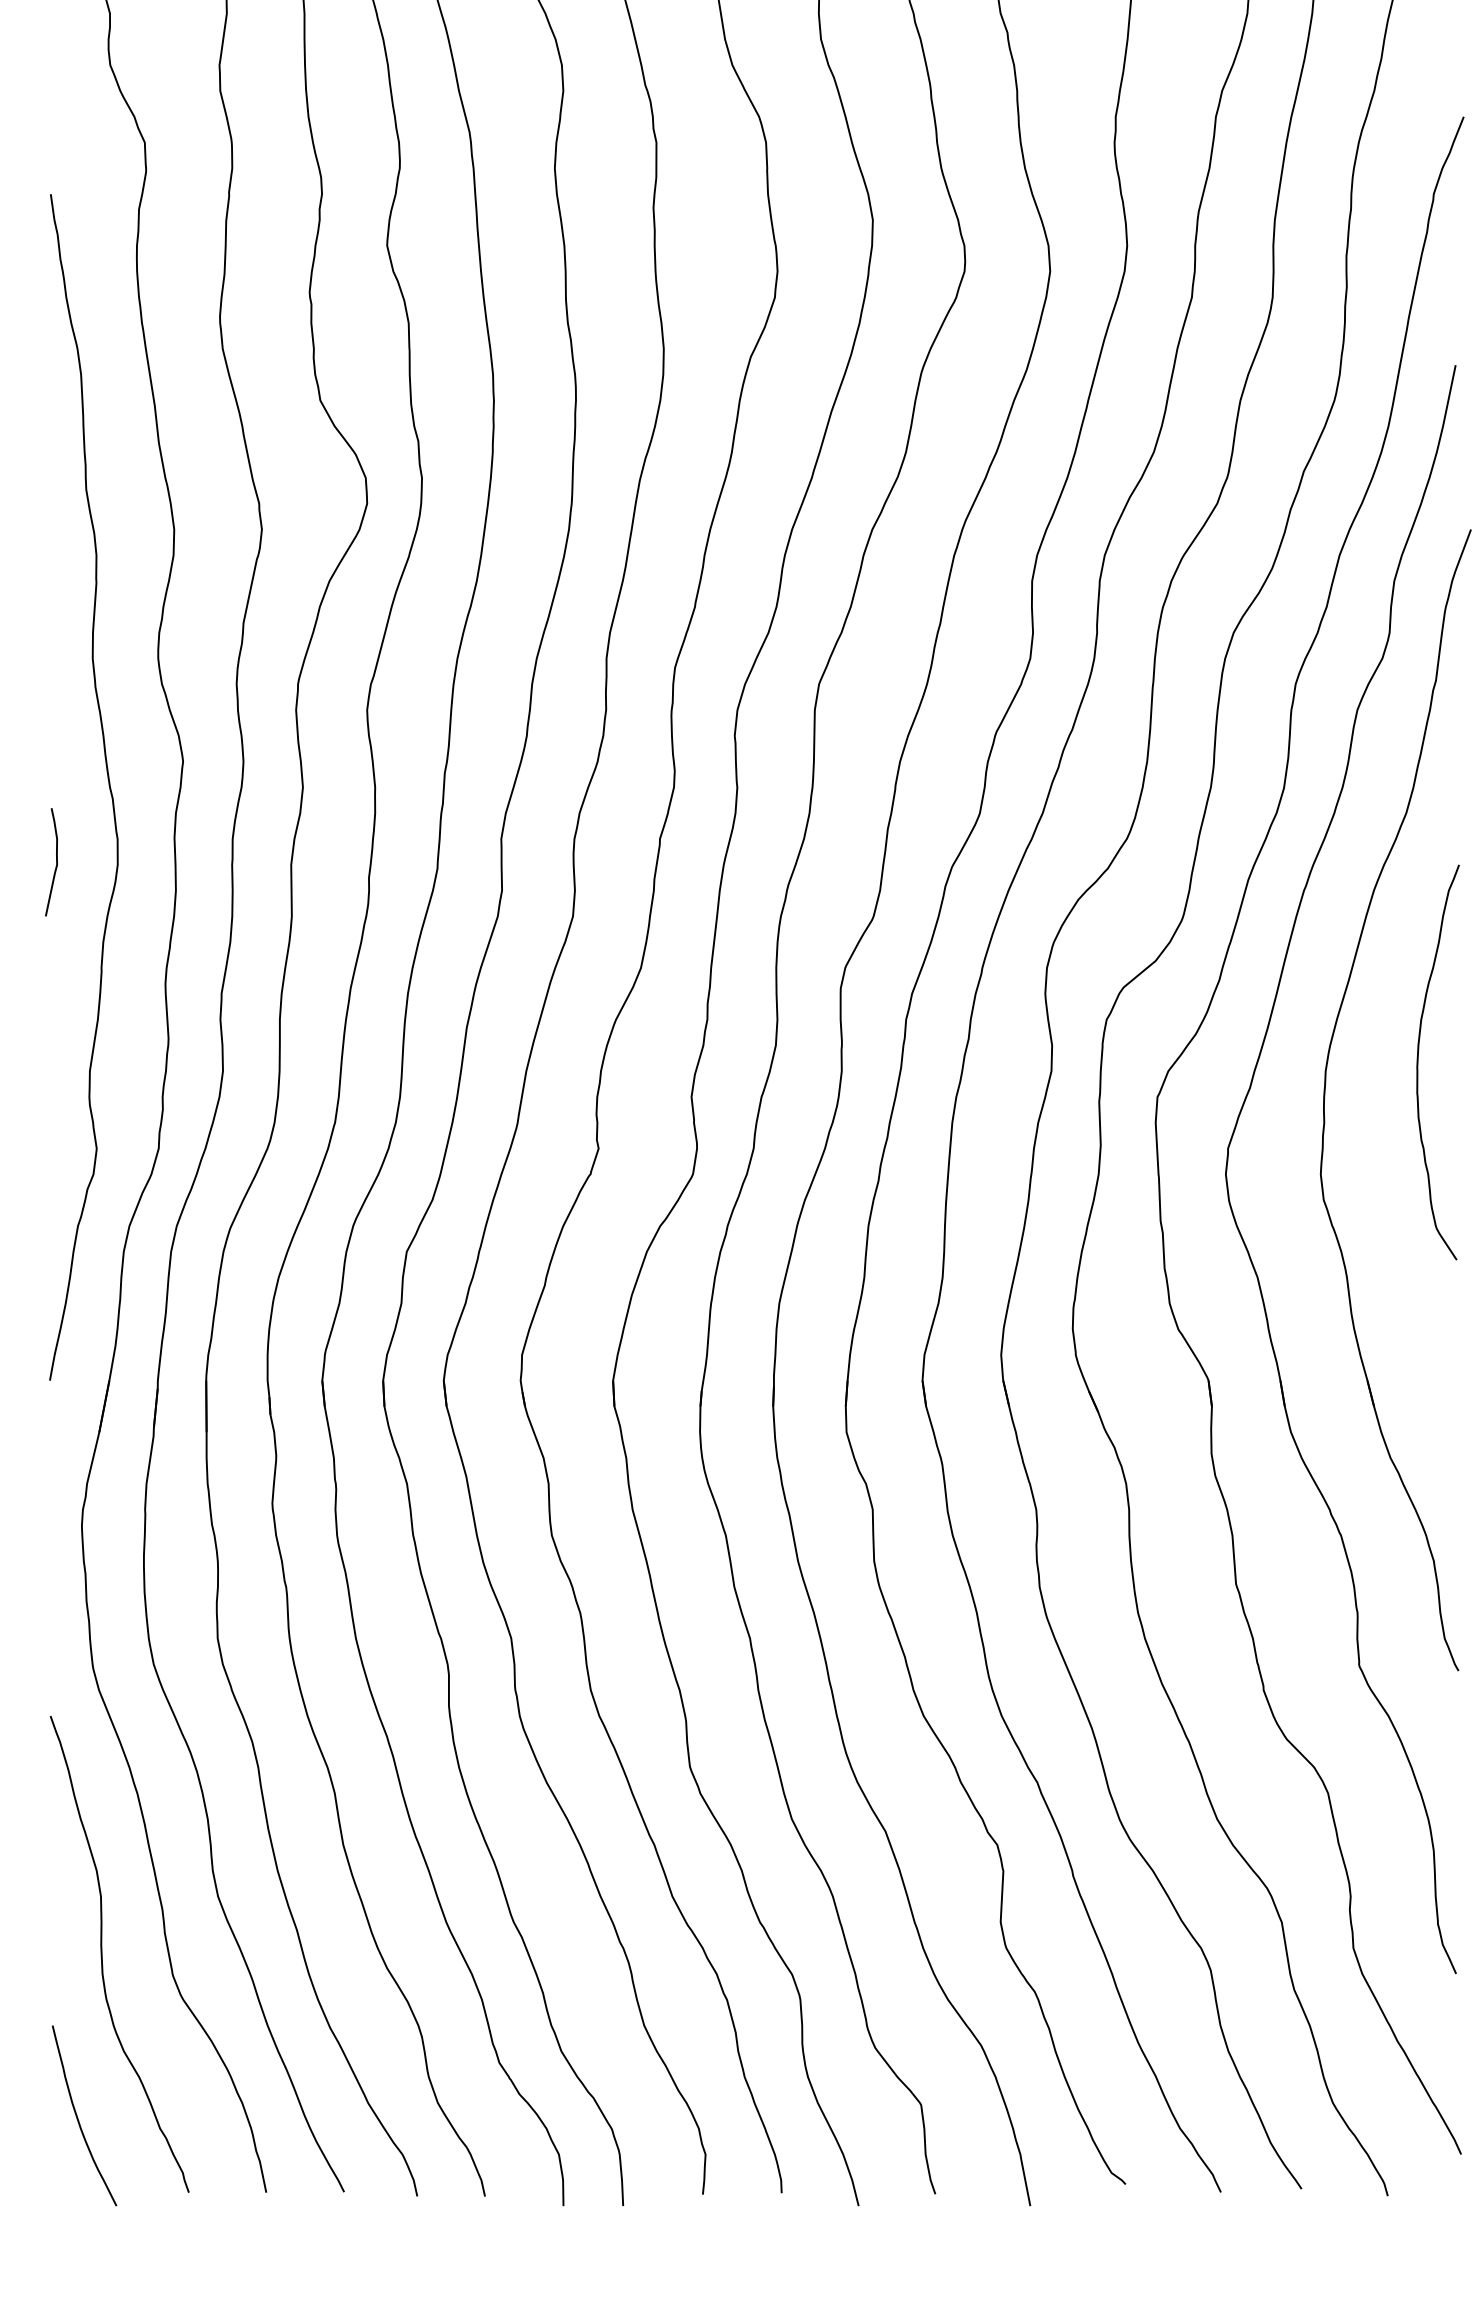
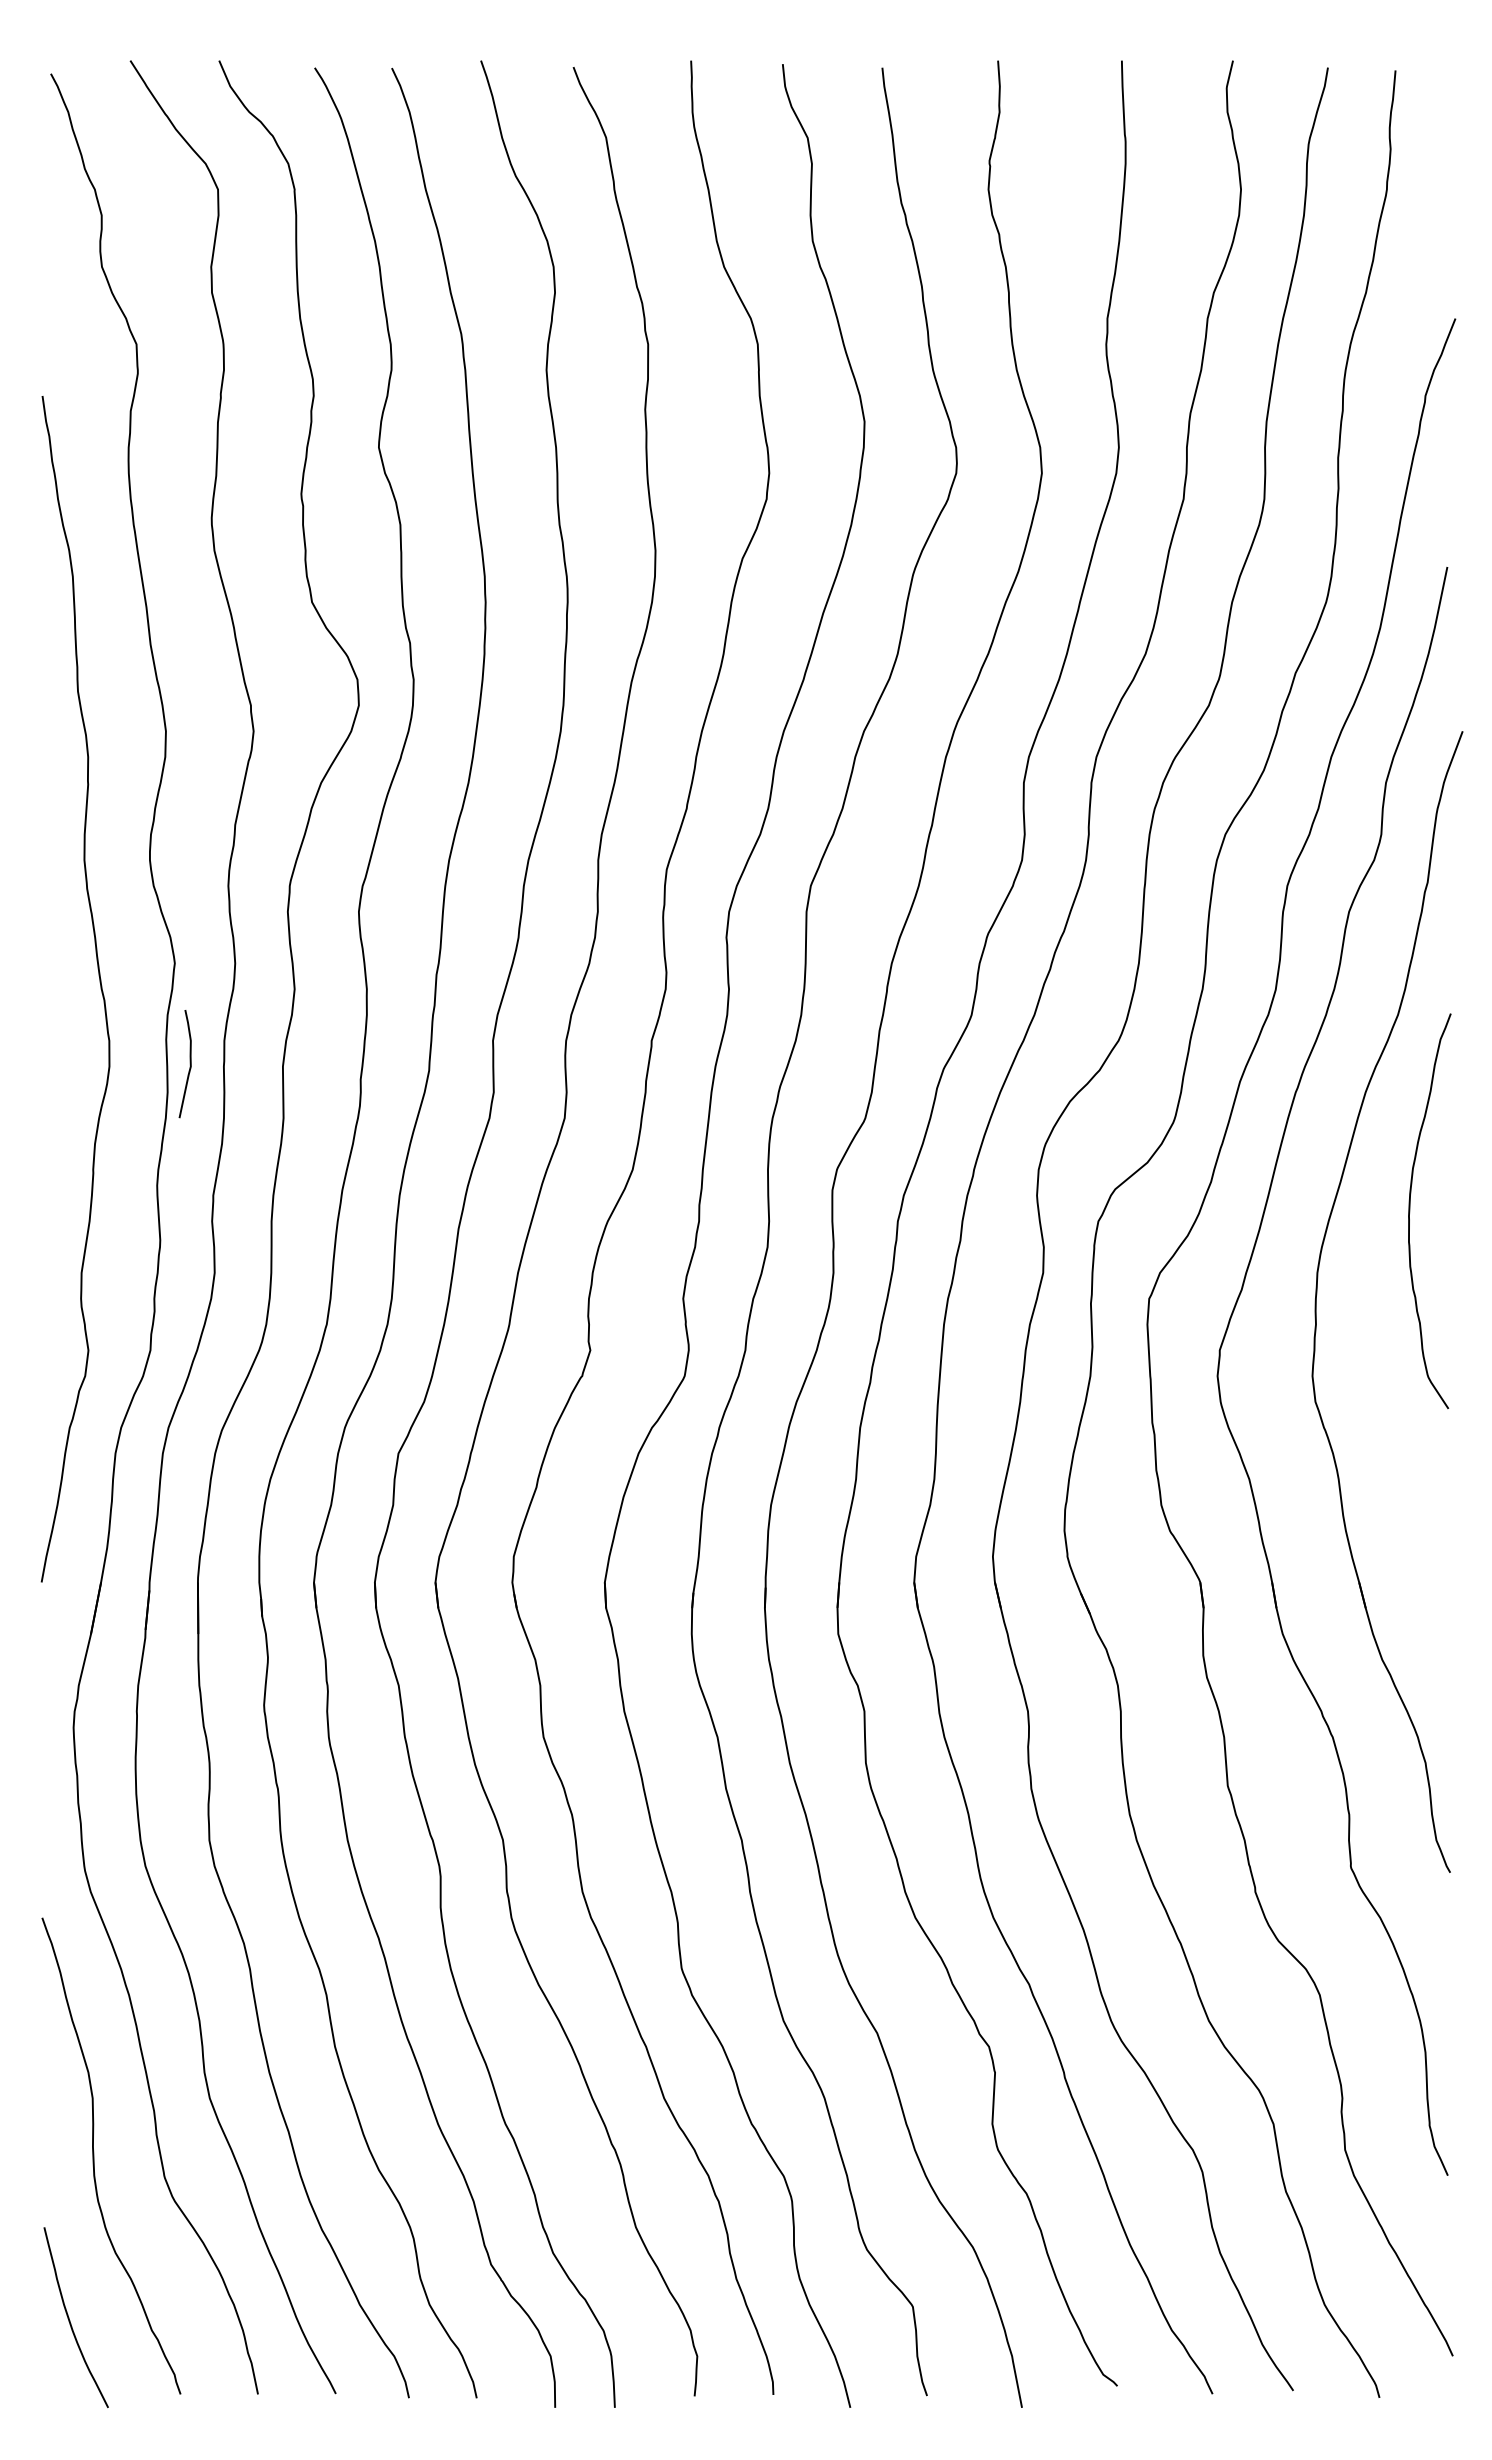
curve: (55, 862) -> (189, 1064), moved
curve: (1418, 1062) -> (1410, 1211), moved

